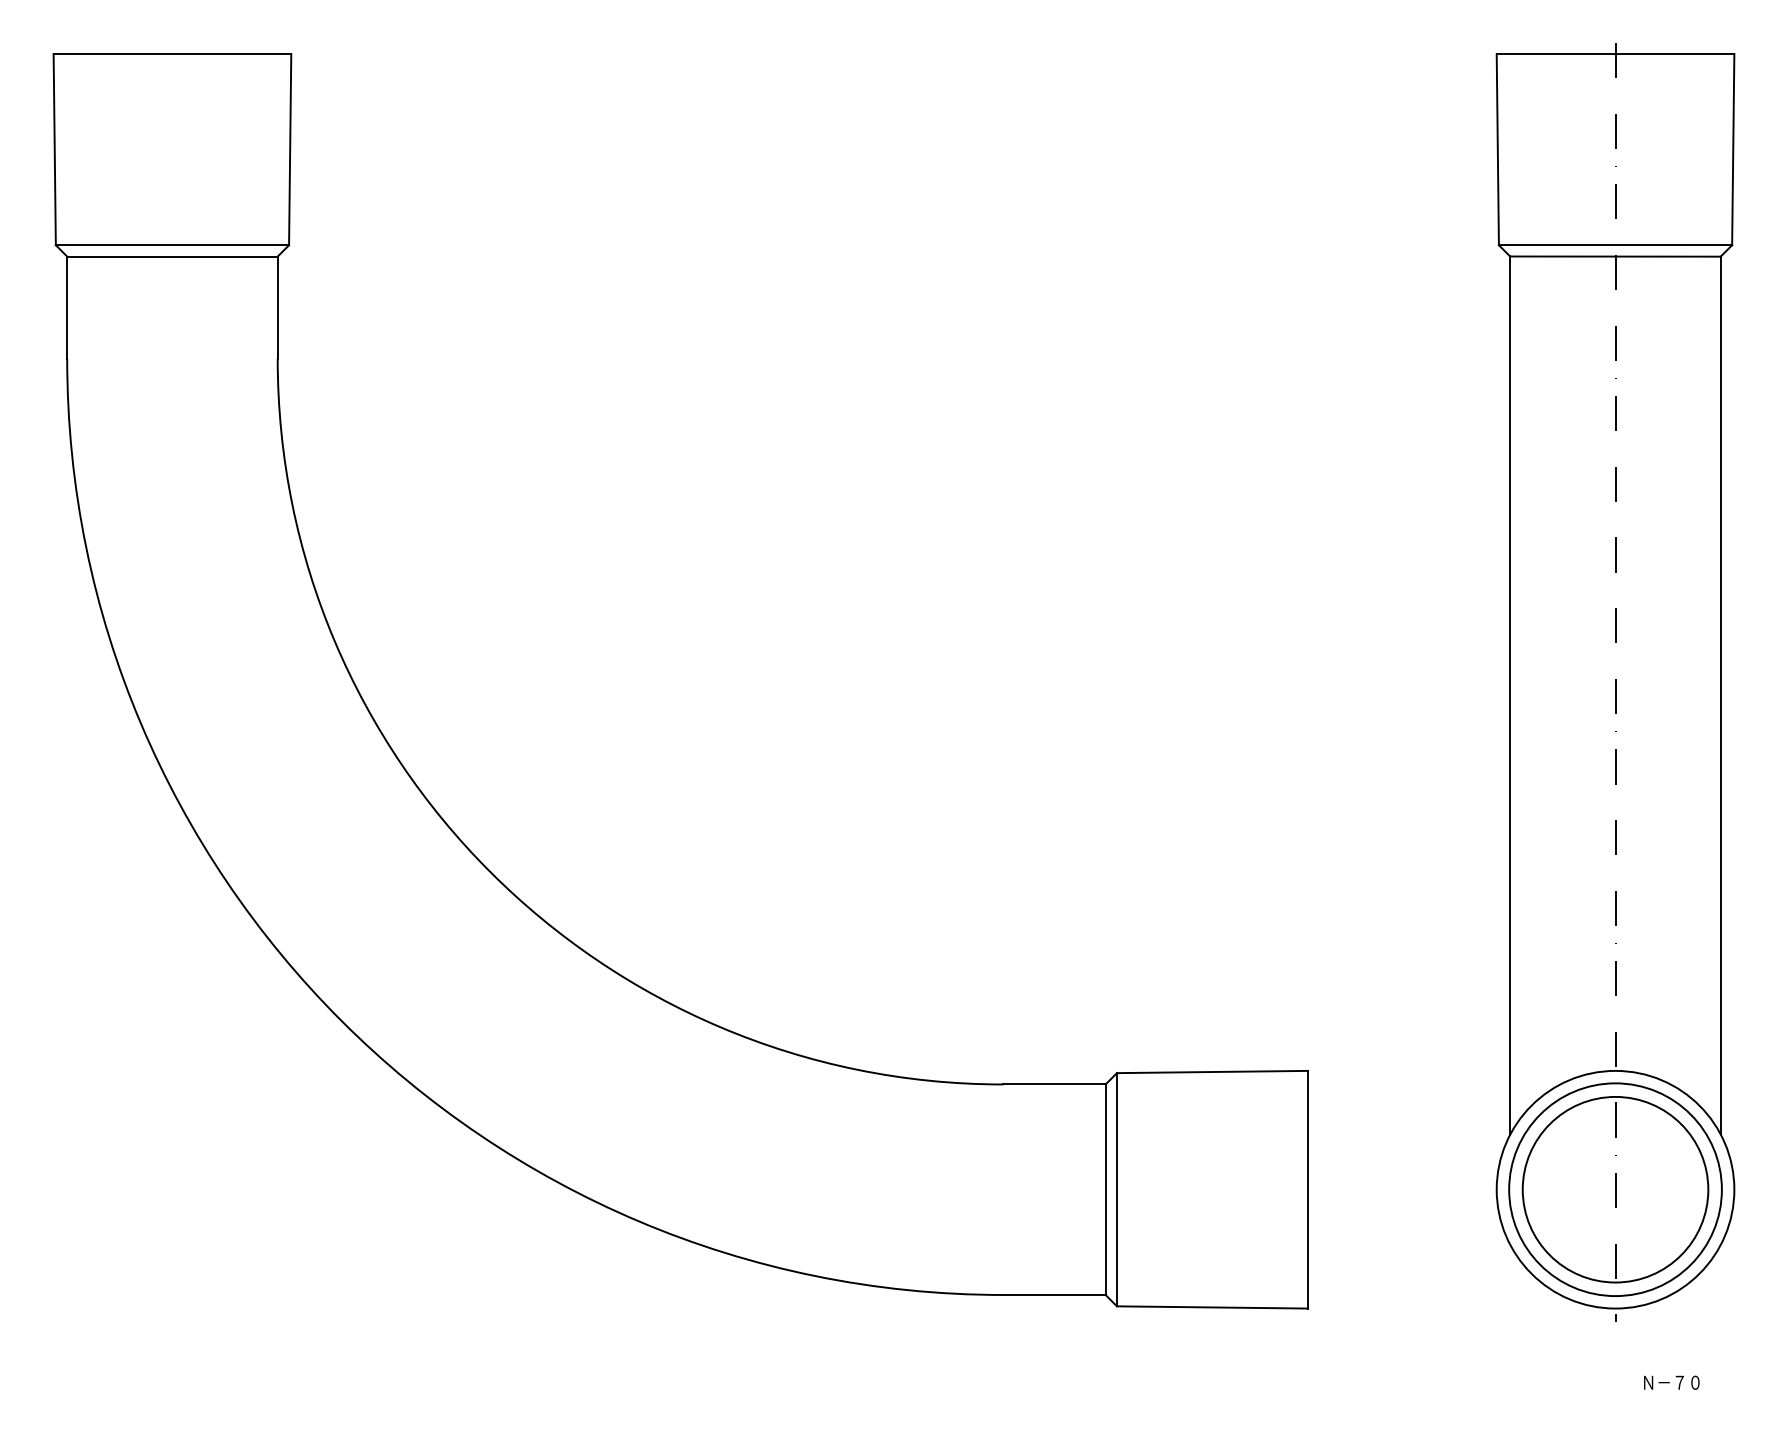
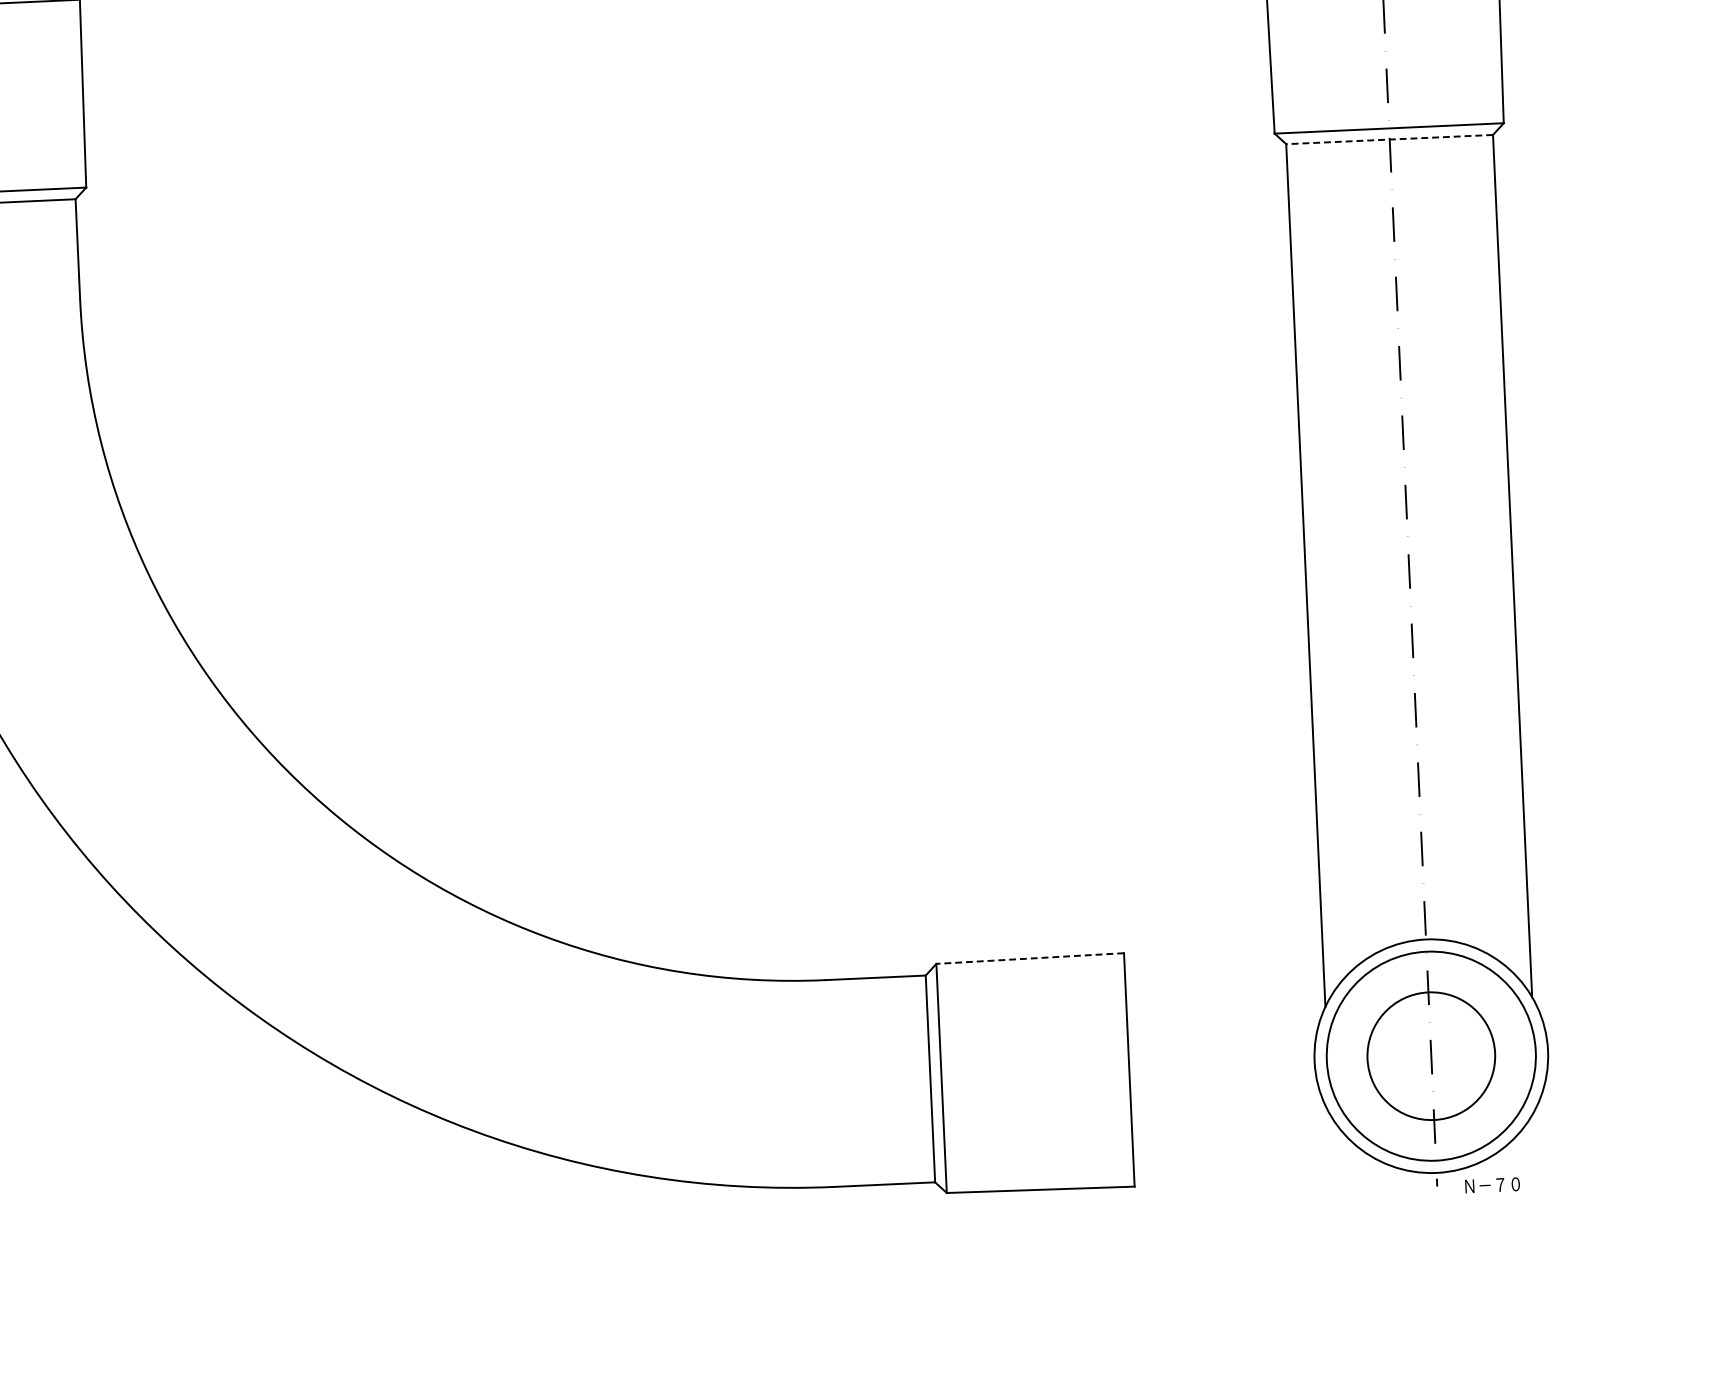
line: (1614, 256) -> (1388, 139), solid -> dashed
line: (1212, 1072) -> (1030, 959), solid -> dashed
circle: (1615, 1189) -> (1431, 1055), size x0.7
text: (1671, 1382) -> (1492, 1185), moved

